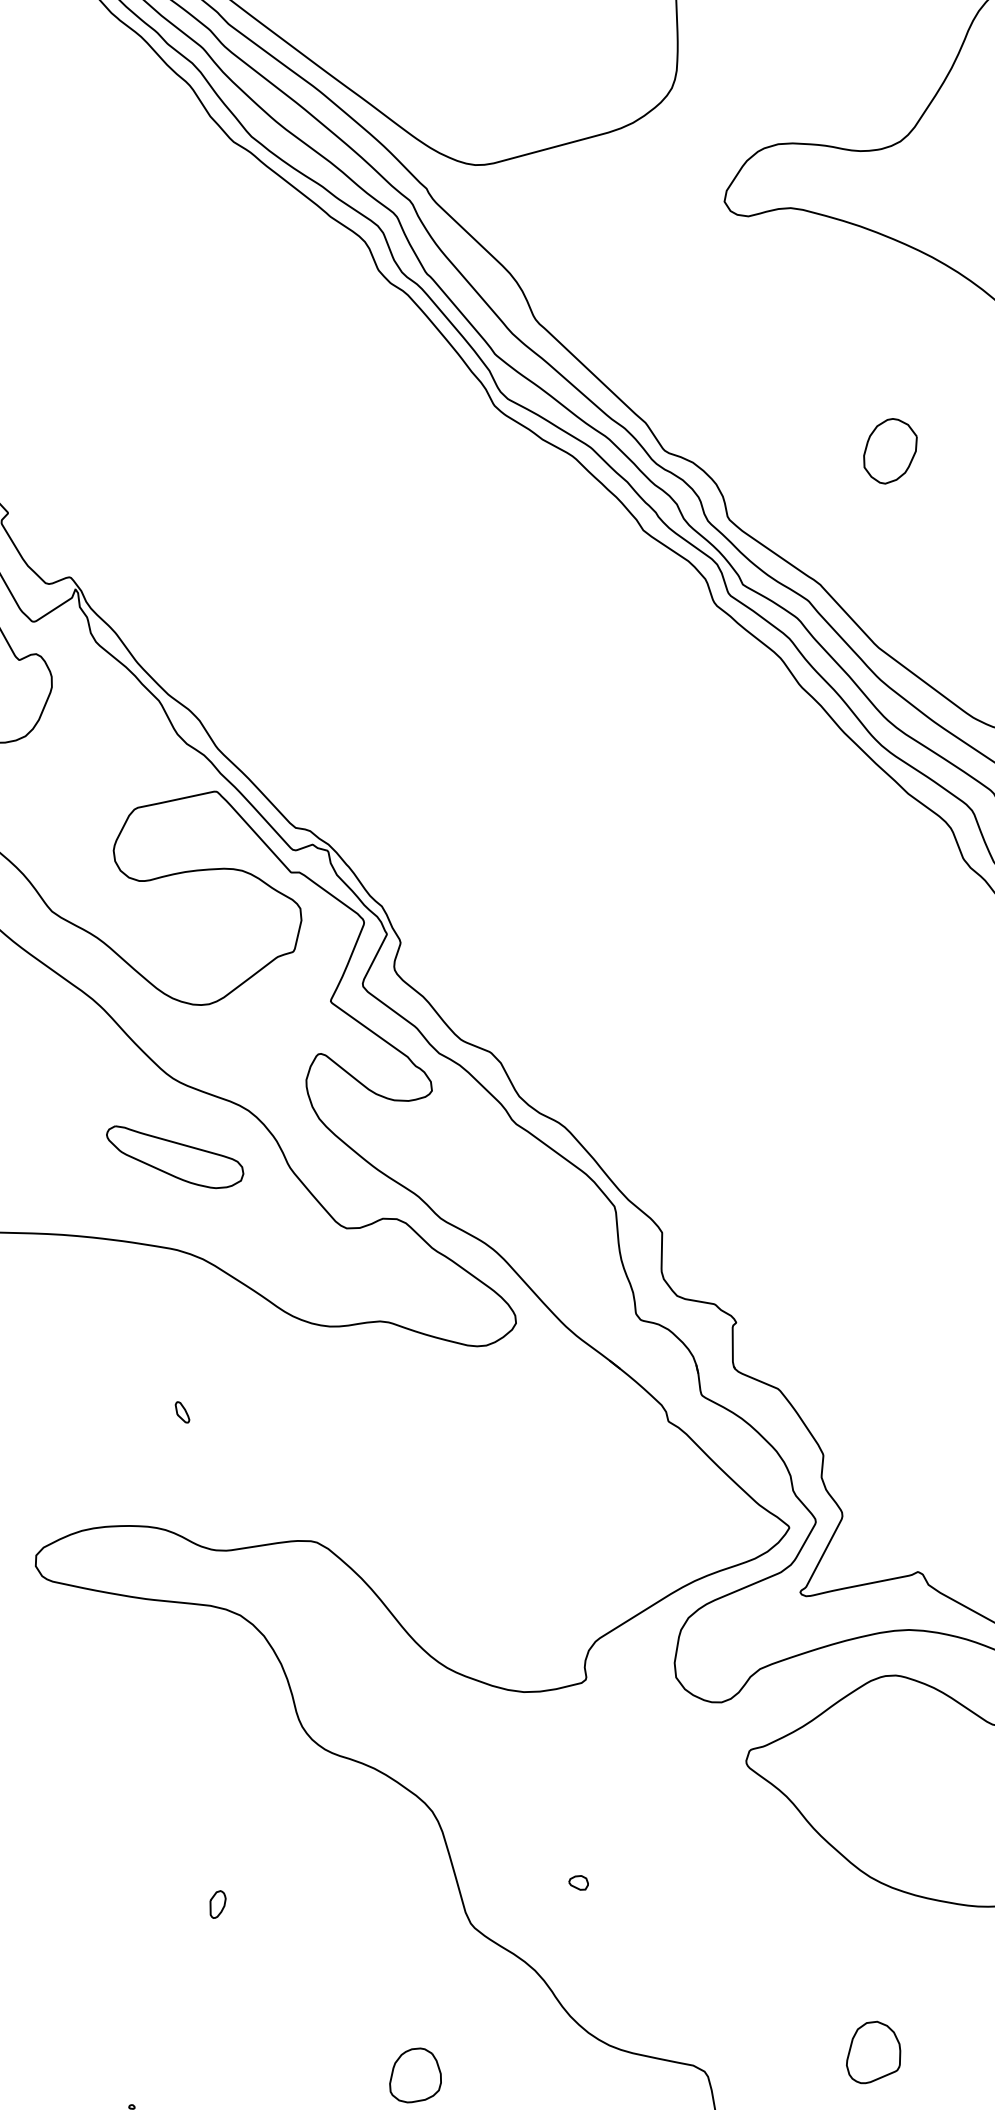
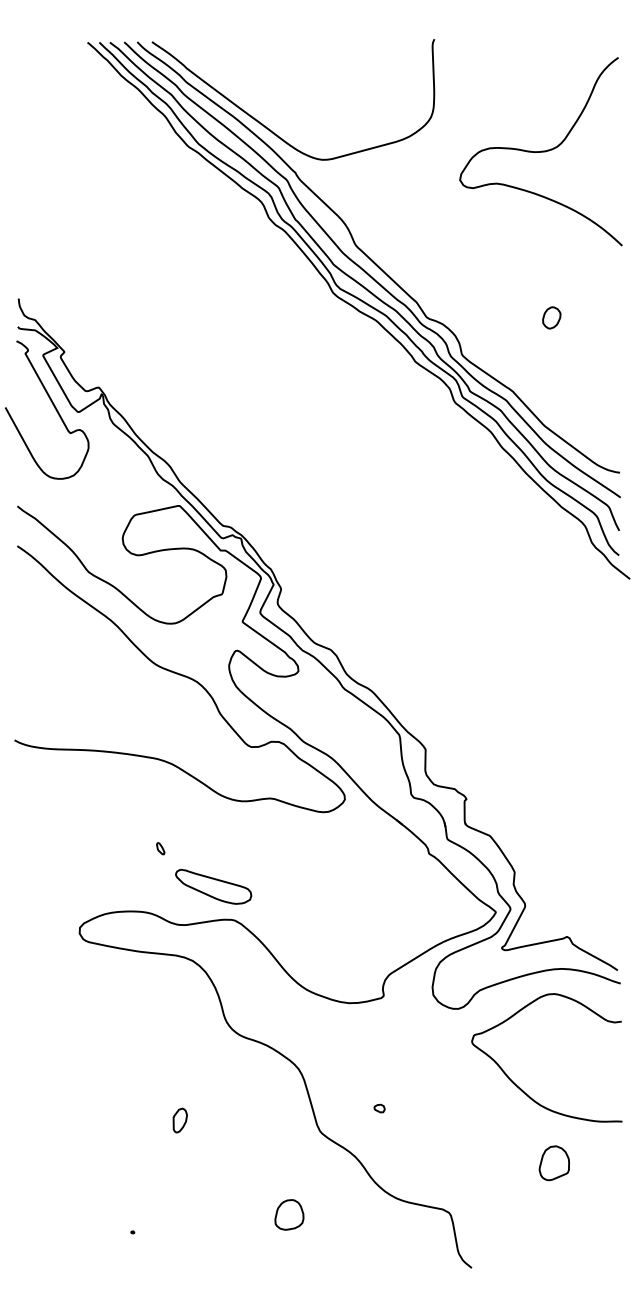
part: (890, 450) -> (551, 317), size x0.6
part: (174, 1156) -> (213, 886), moved
part: (218, 1904) -> (180, 1120), size x1.6
part: (871, 2052) -> (553, 1163), moved

